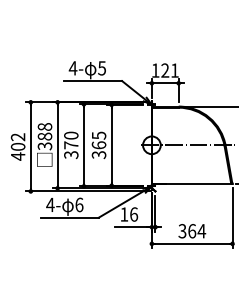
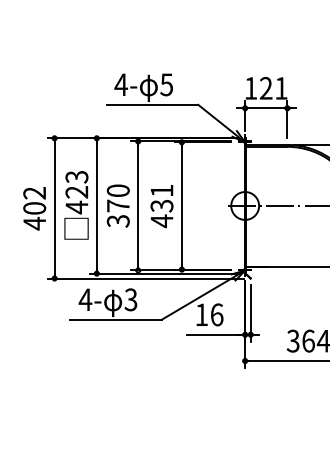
text: (44, 136) -> (76, 192), 388 -> 423
text: (98, 145) -> (161, 206), 365 -> 431
text: (79, 204) -> (131, 299), 6 -> 3

